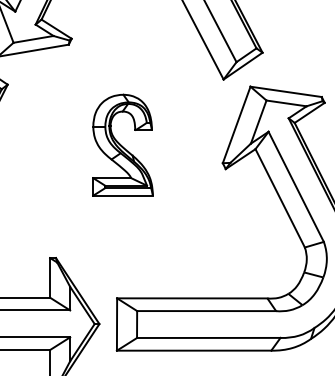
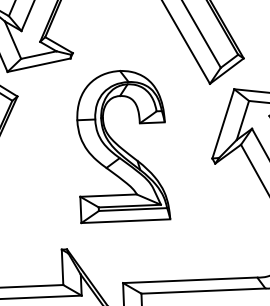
part: (122, 145) -> (122, 146), size x1.67

